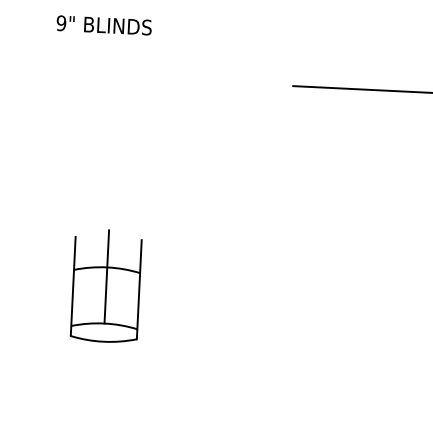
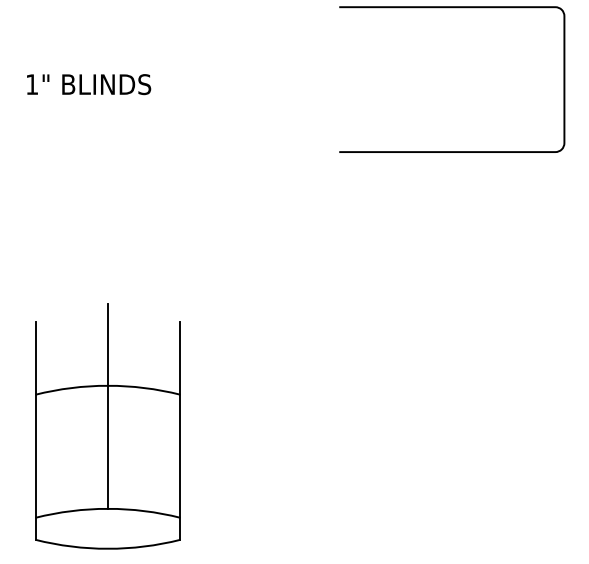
text: (60, 23) -> (31, 84), 9" -> 1"
part: (105, 285) -> (107, 426), size x1.67

